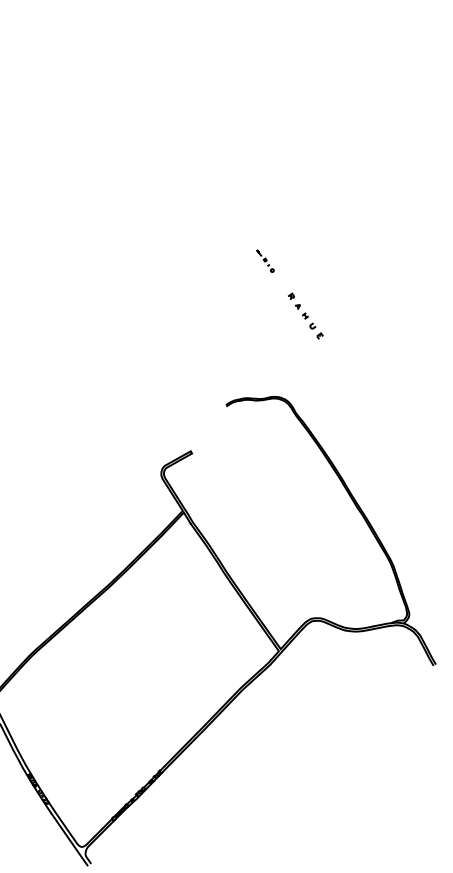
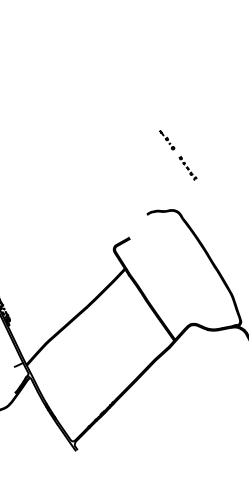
part: (265, 261) -> (167, 140), size x1.67

